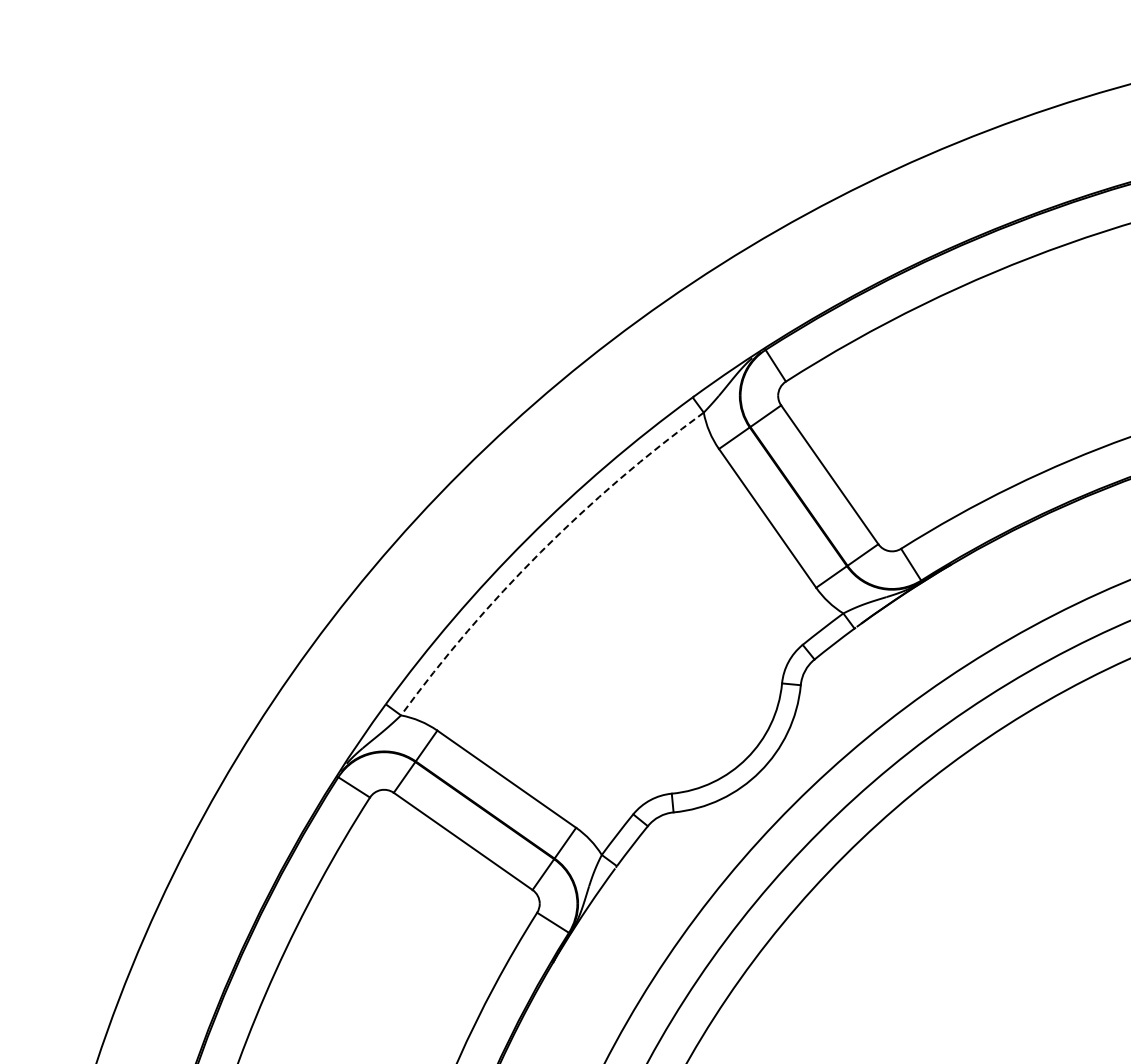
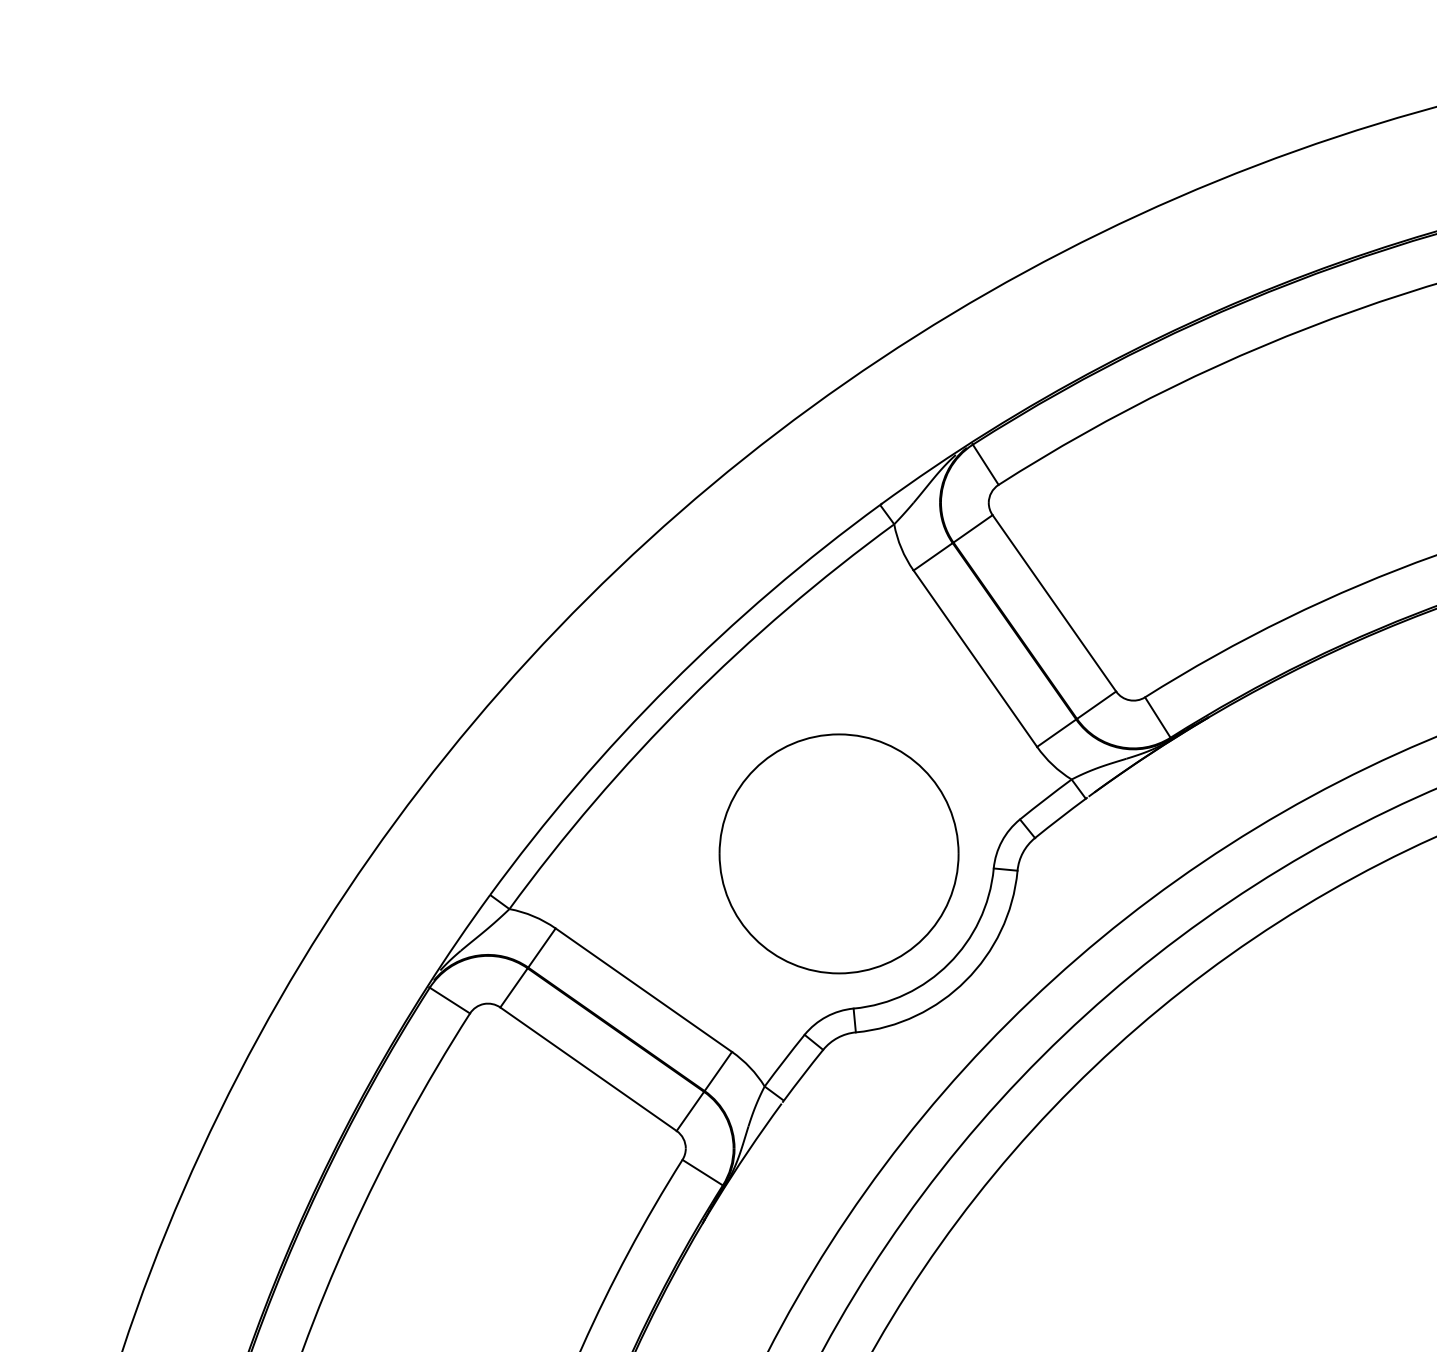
arc: (540, 552) -> (686, 702), dashed -> solid
part: (660, 671) -> (839, 853), added

